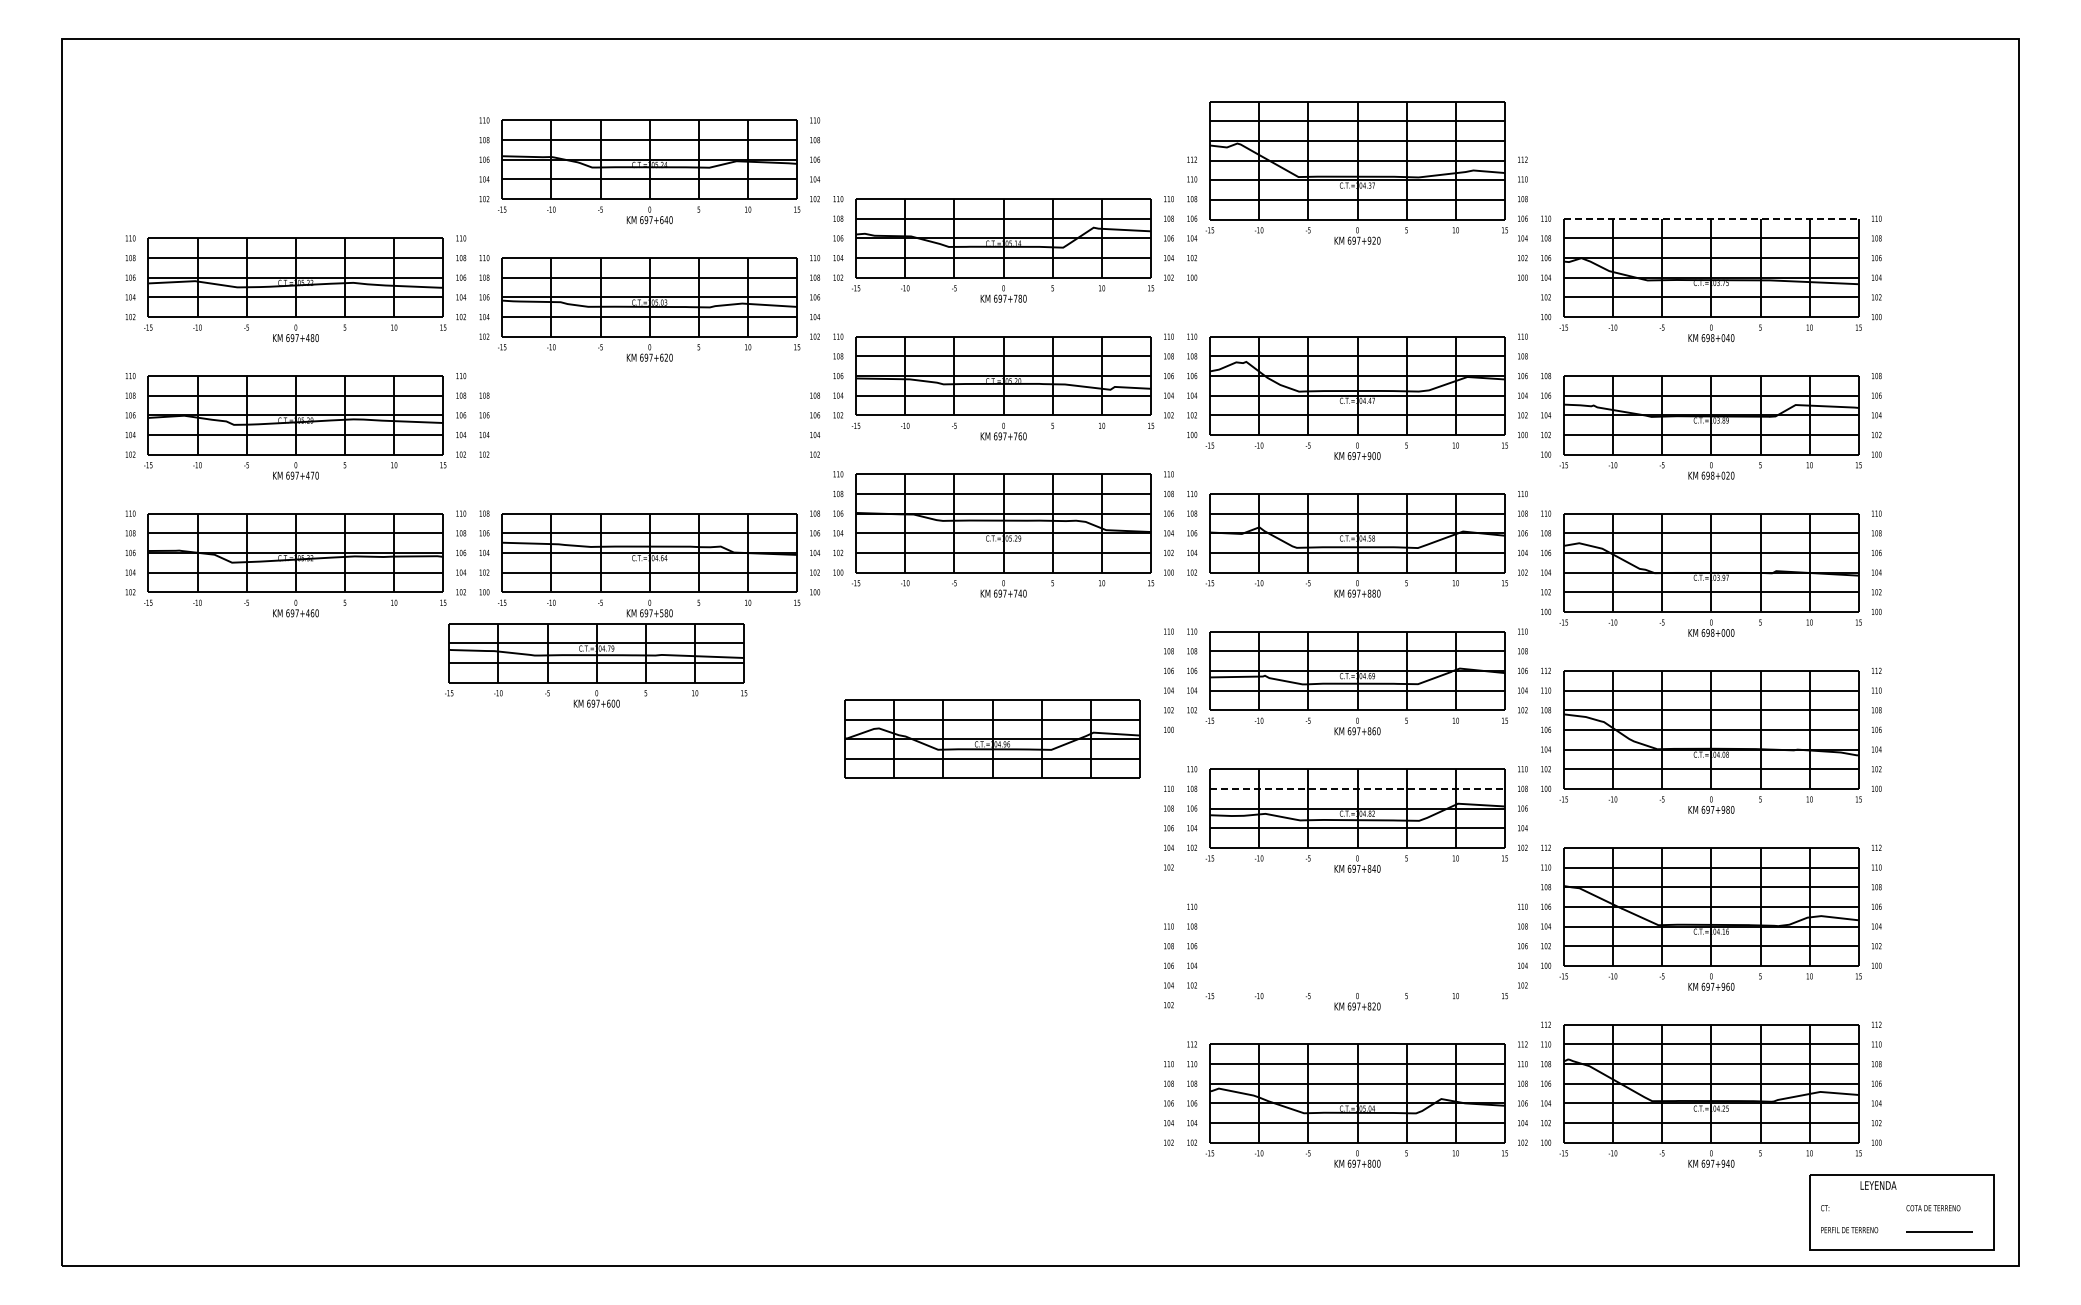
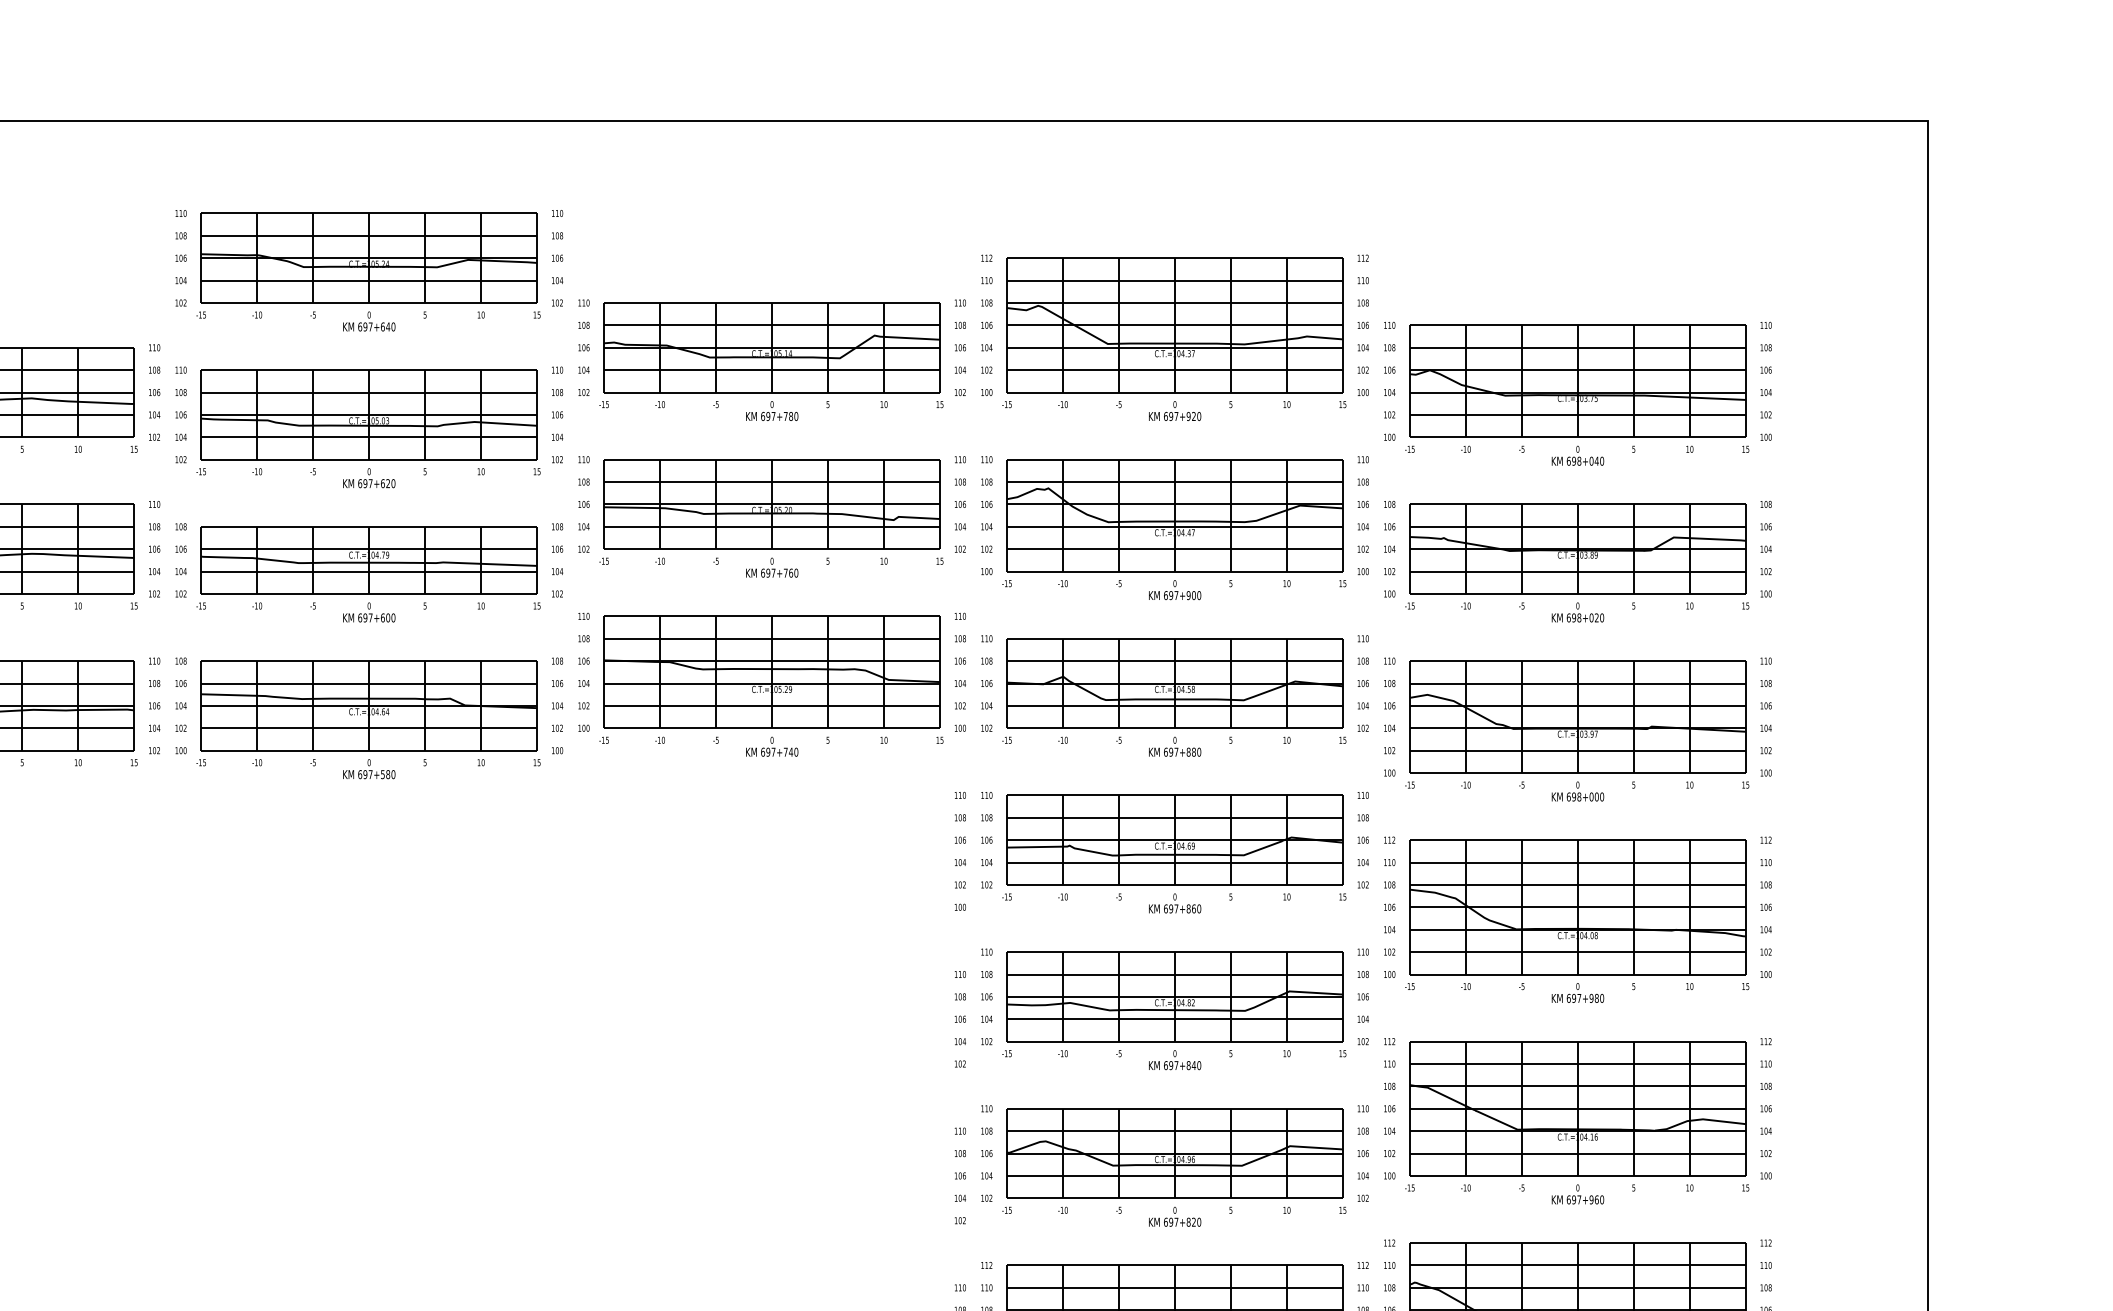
part: (1356, 172) -> (1173, 338), moved
line: (1711, 218) -> (1578, 325), dashed -> solid
part: (596, 665) -> (368, 574), moved
part: (992, 738) -> (1174, 1152), moved
line: (1358, 788) -> (1176, 974), dashed -> solid

